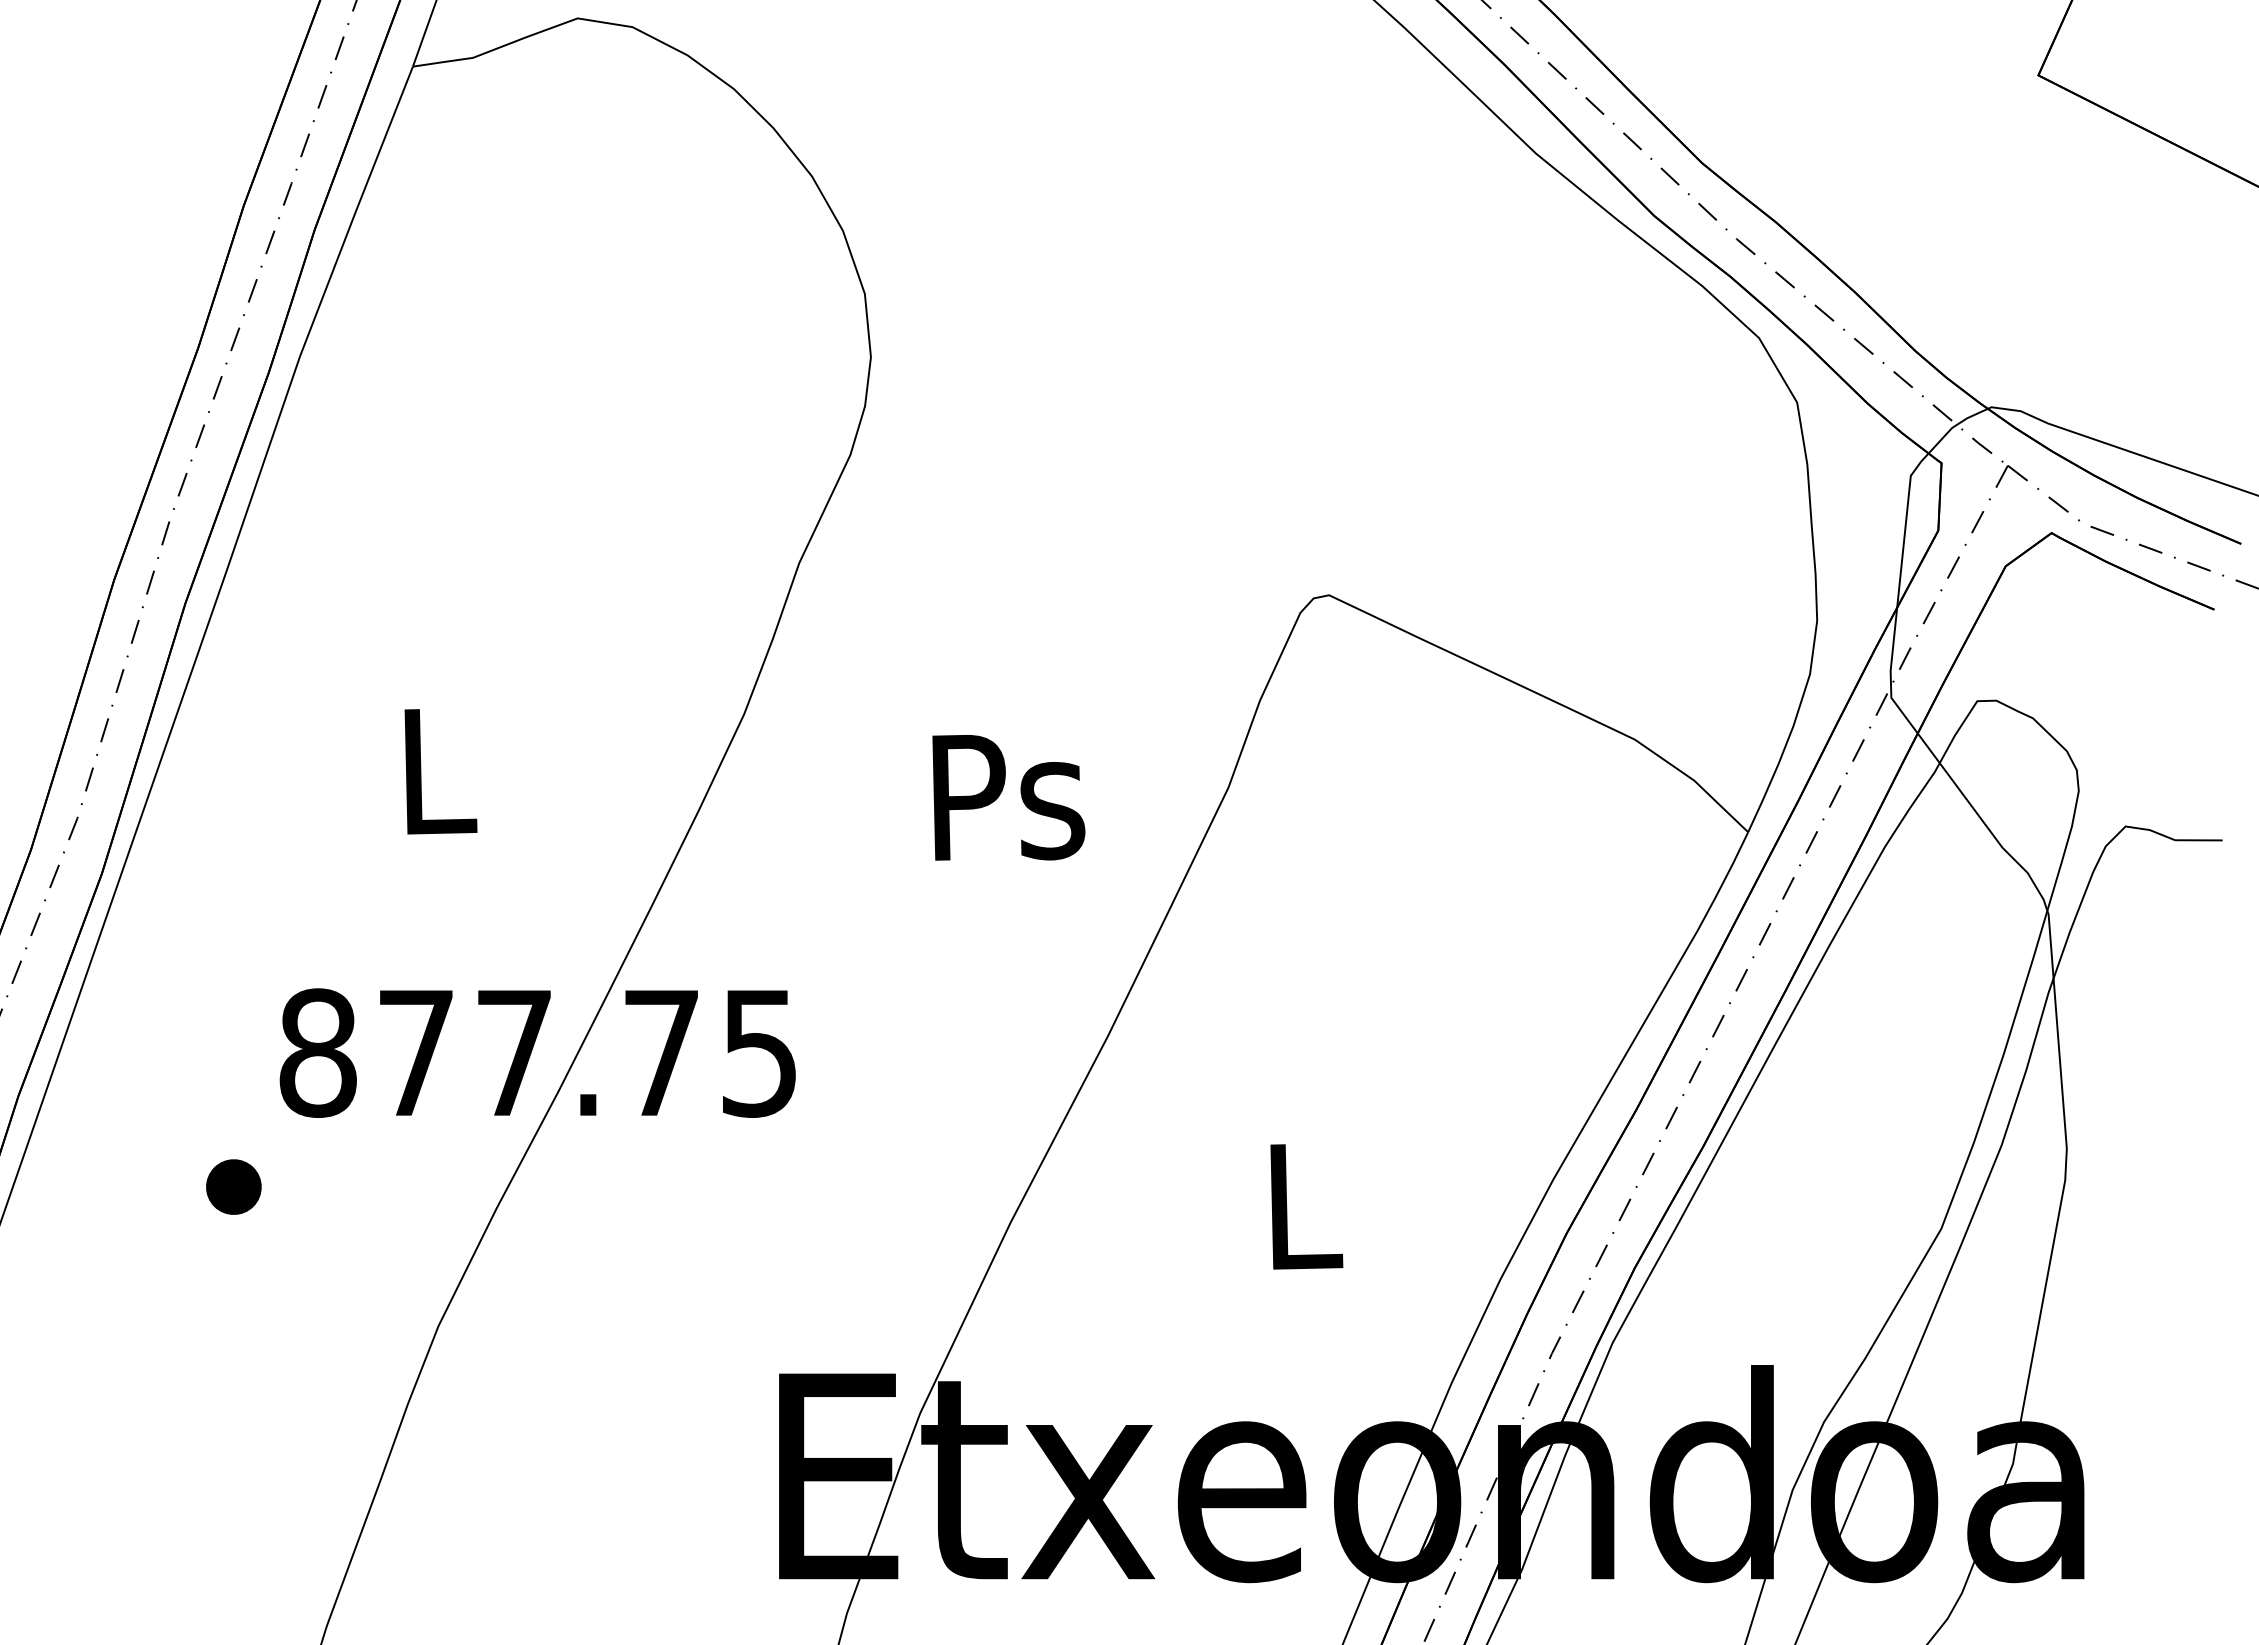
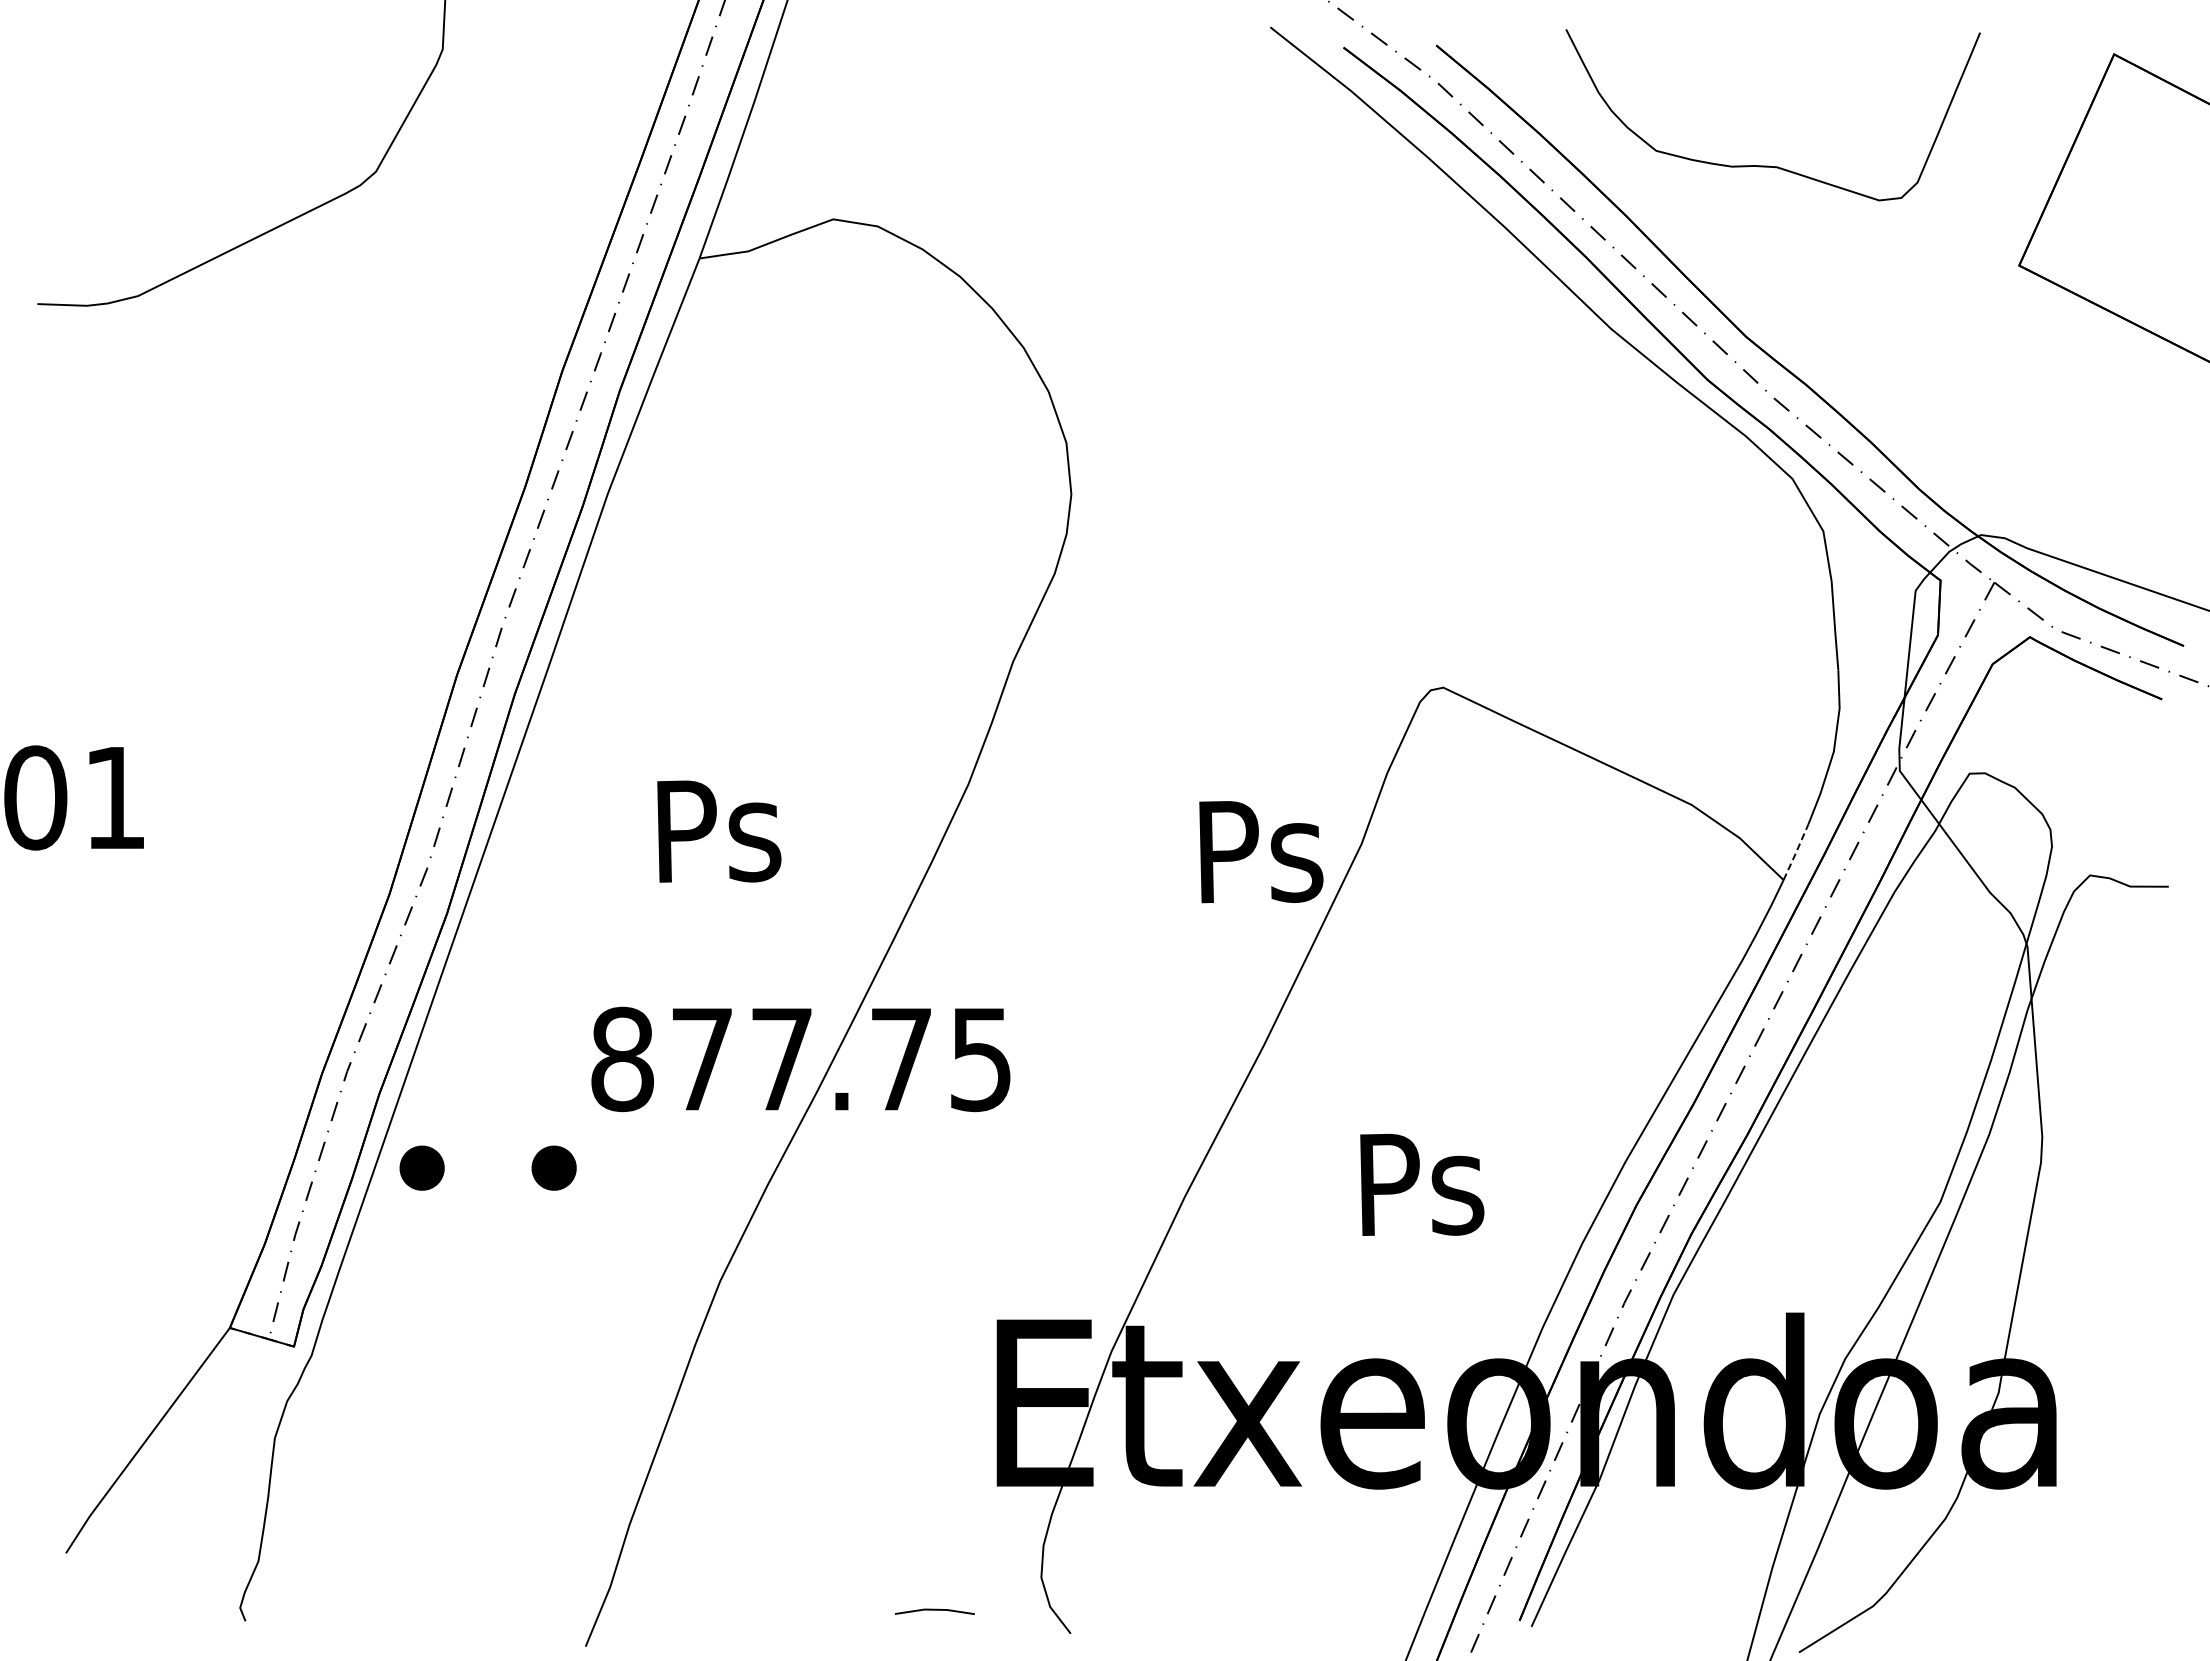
text: (437, 772) -> (719, 831), L -> Ps
text: (1009, 798) -> (1261, 852), moved
line: (1764, 798) -> (1796, 852), solid -> dashed
part: (70, 1186) -> (421, 1167), added
text: (1303, 1207) -> (1422, 1184), L -> Ps

